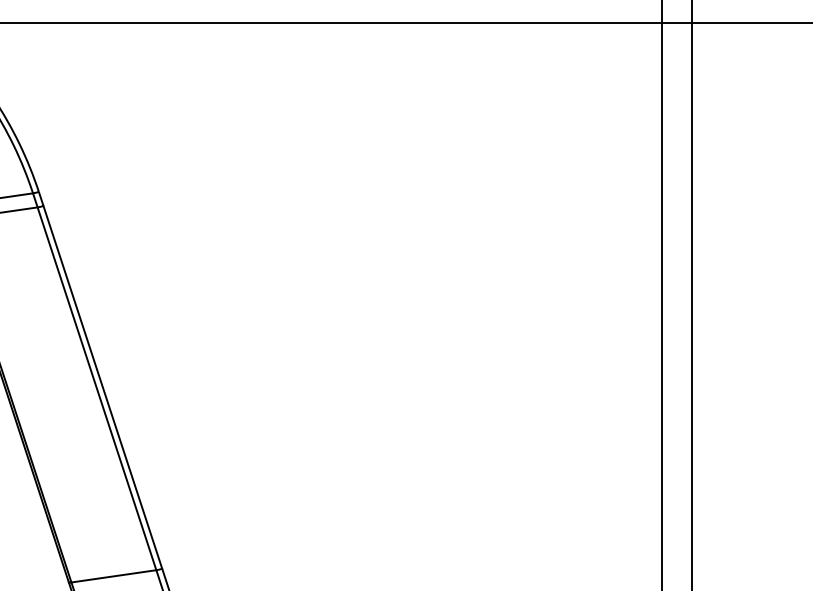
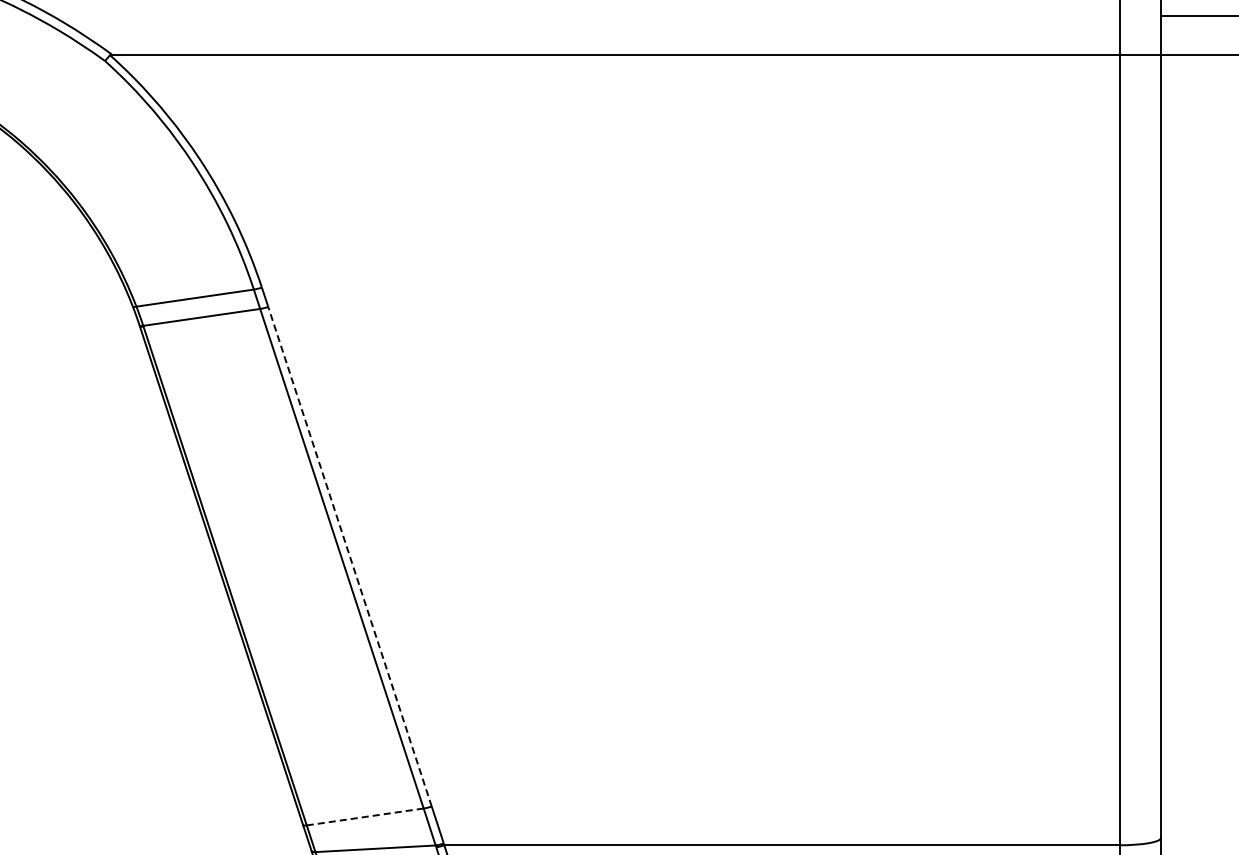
line: (103, 387) -> (350, 556), solid -> dashed
line: (114, 575) -> (365, 816), solid -> dashed

